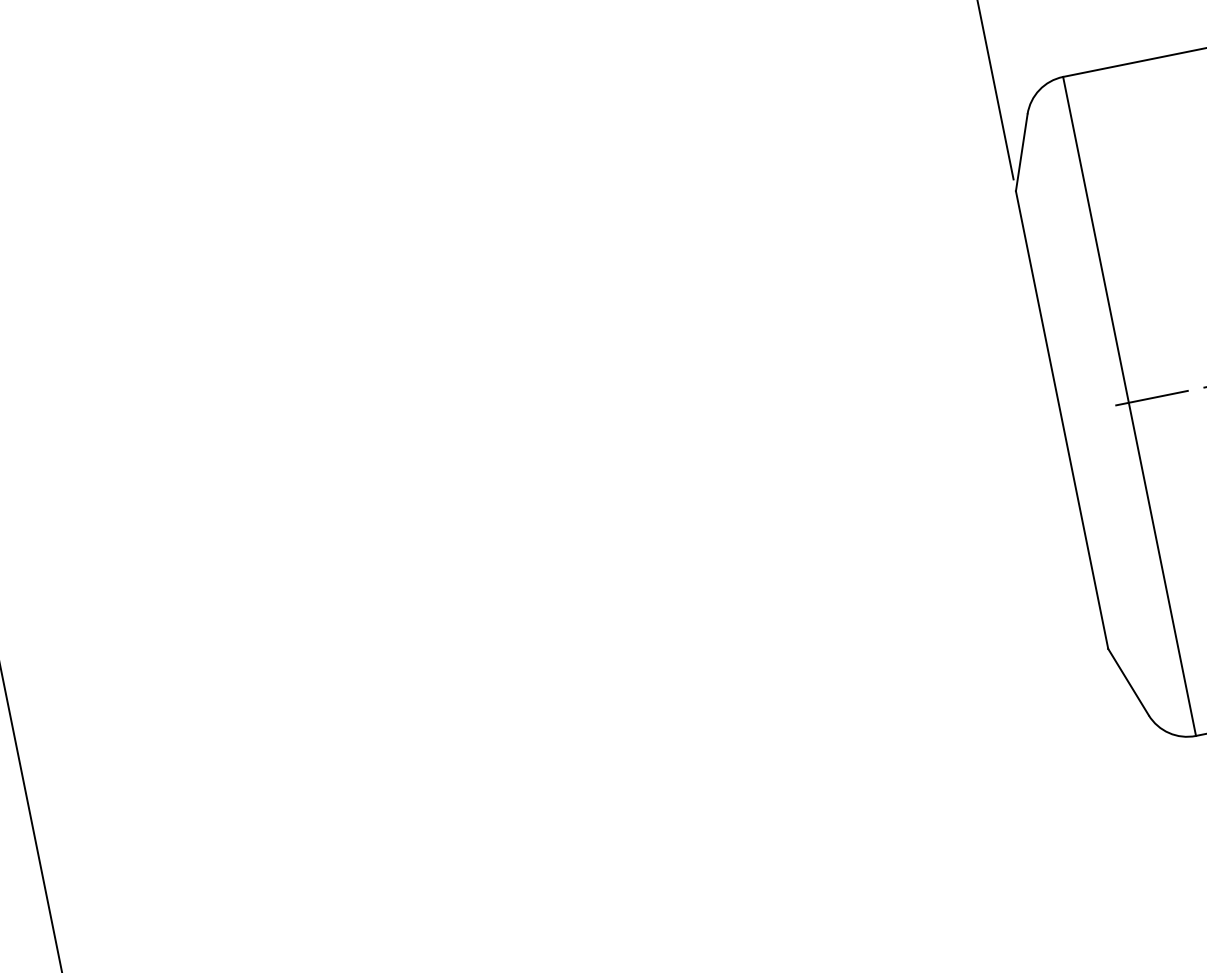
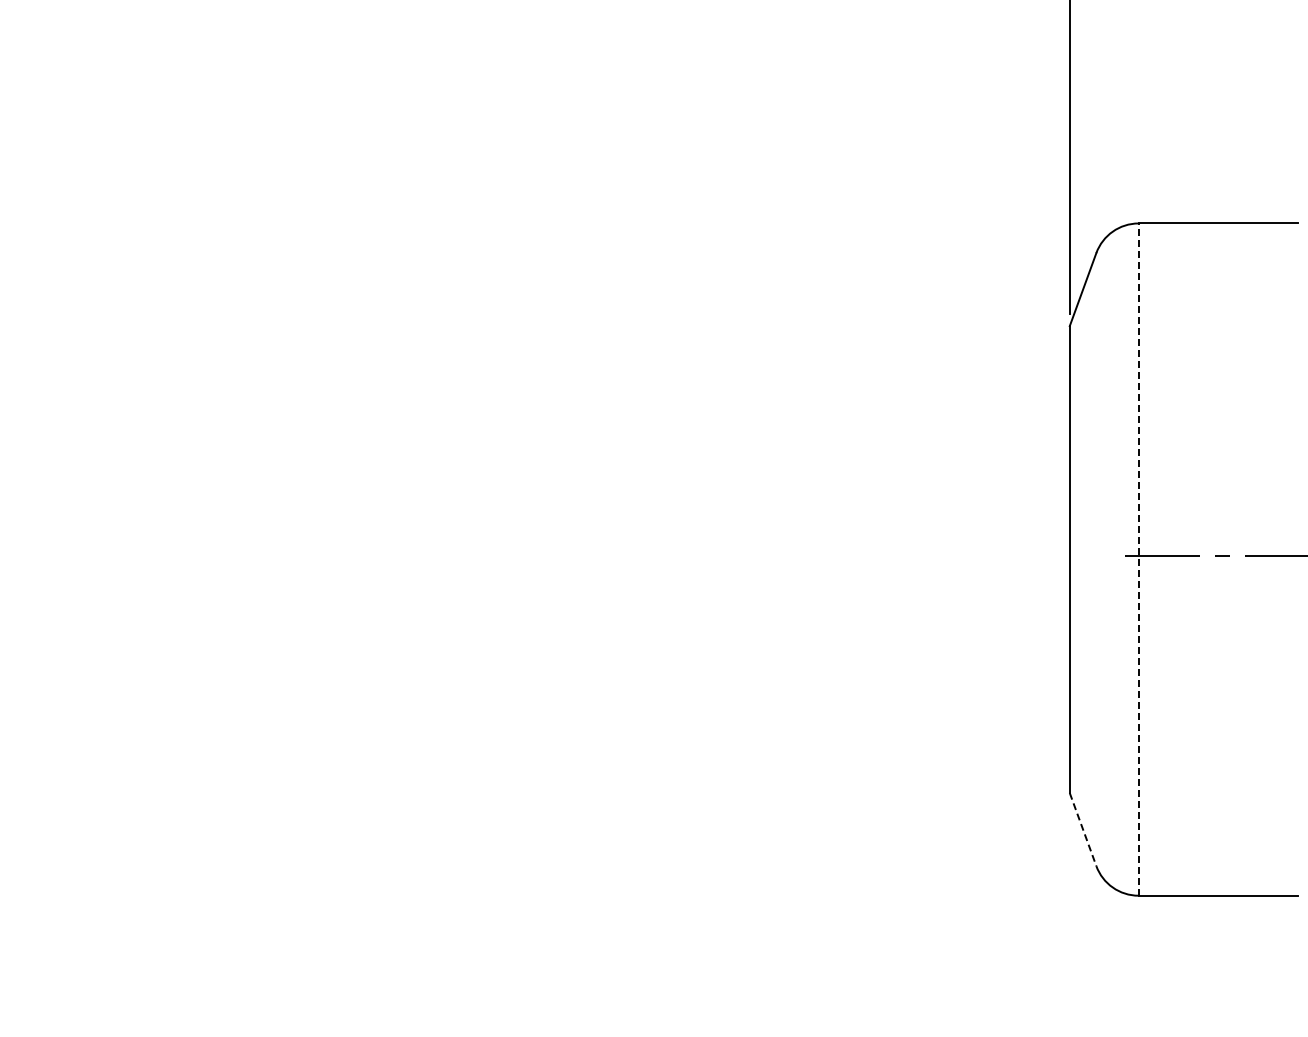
line: (1129, 406) -> (1138, 559), solid -> dashed
line: (1128, 681) -> (1083, 829), solid -> dashed

